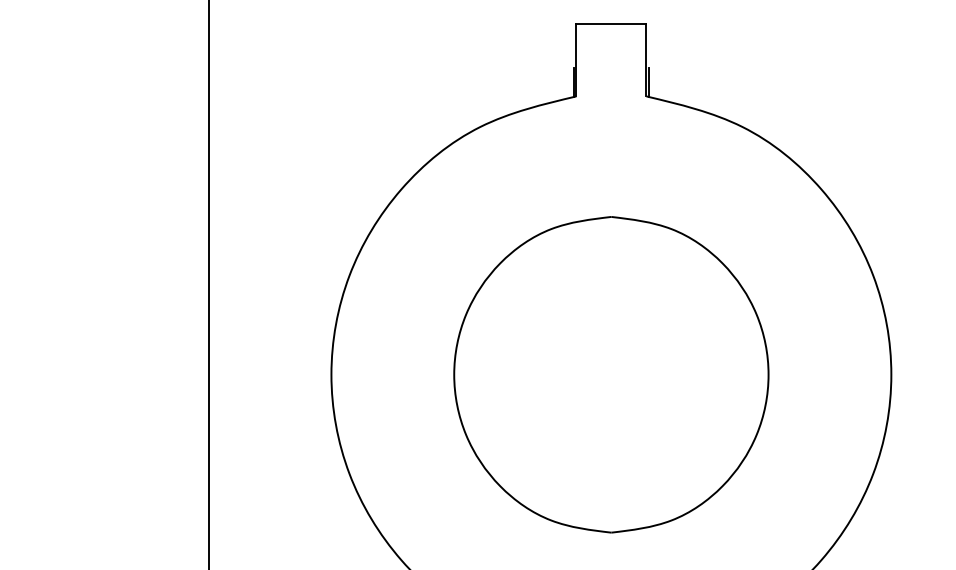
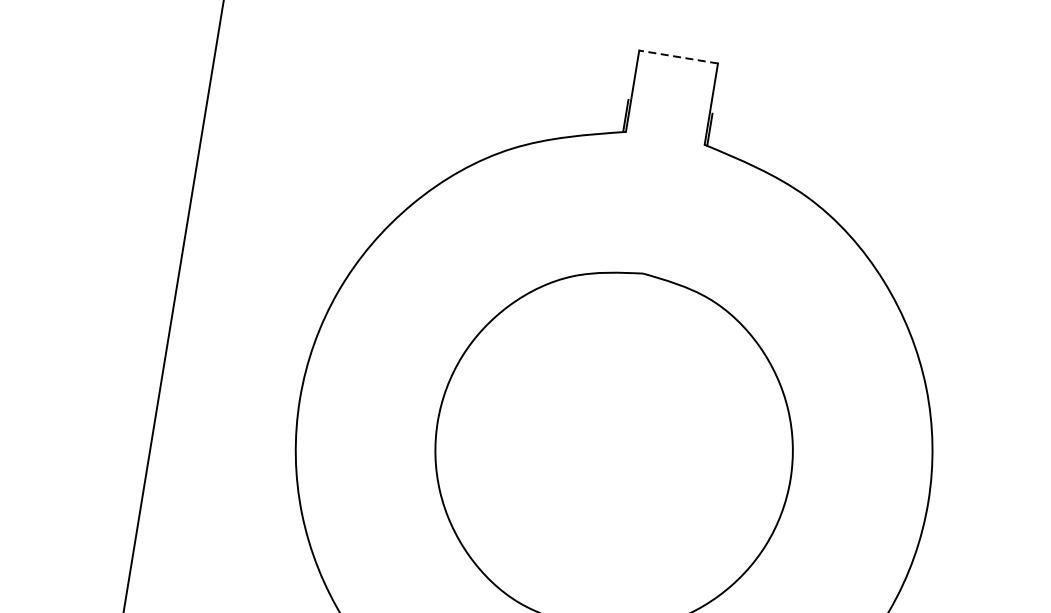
line: (610, 23) -> (677, 56), solid -> dashed

